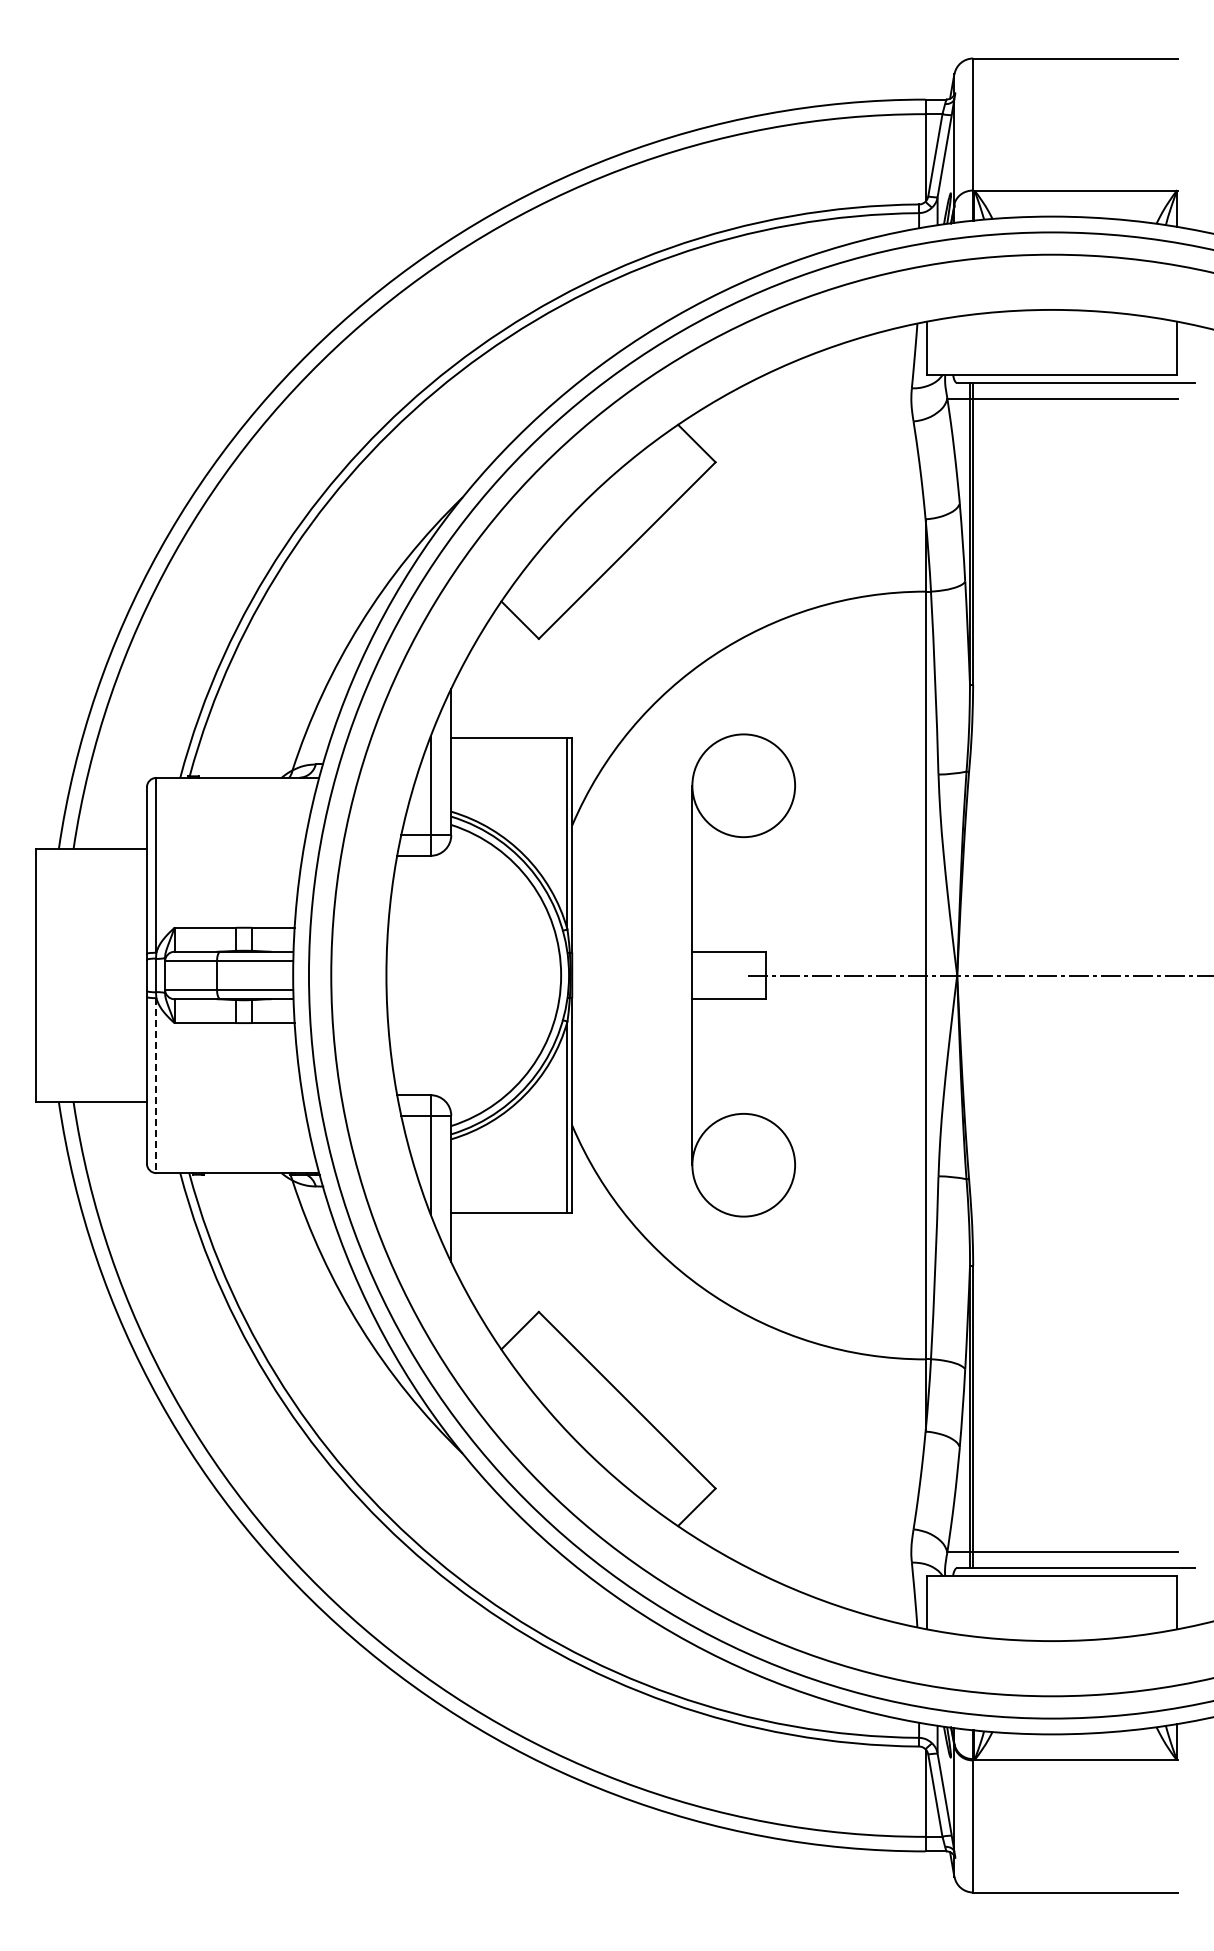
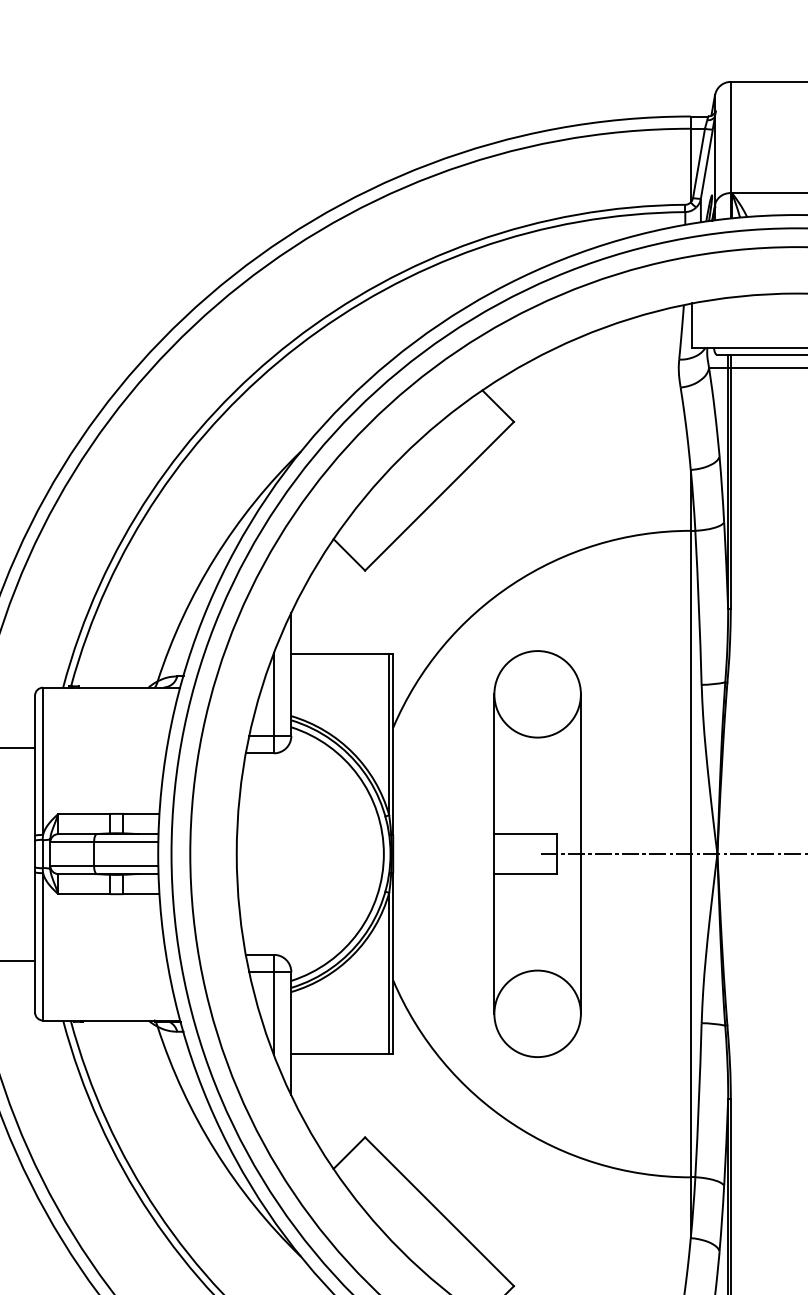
line: (795, 975) -> (581, 854), added
line: (156, 1085) -> (43, 946), dashed -> solid

